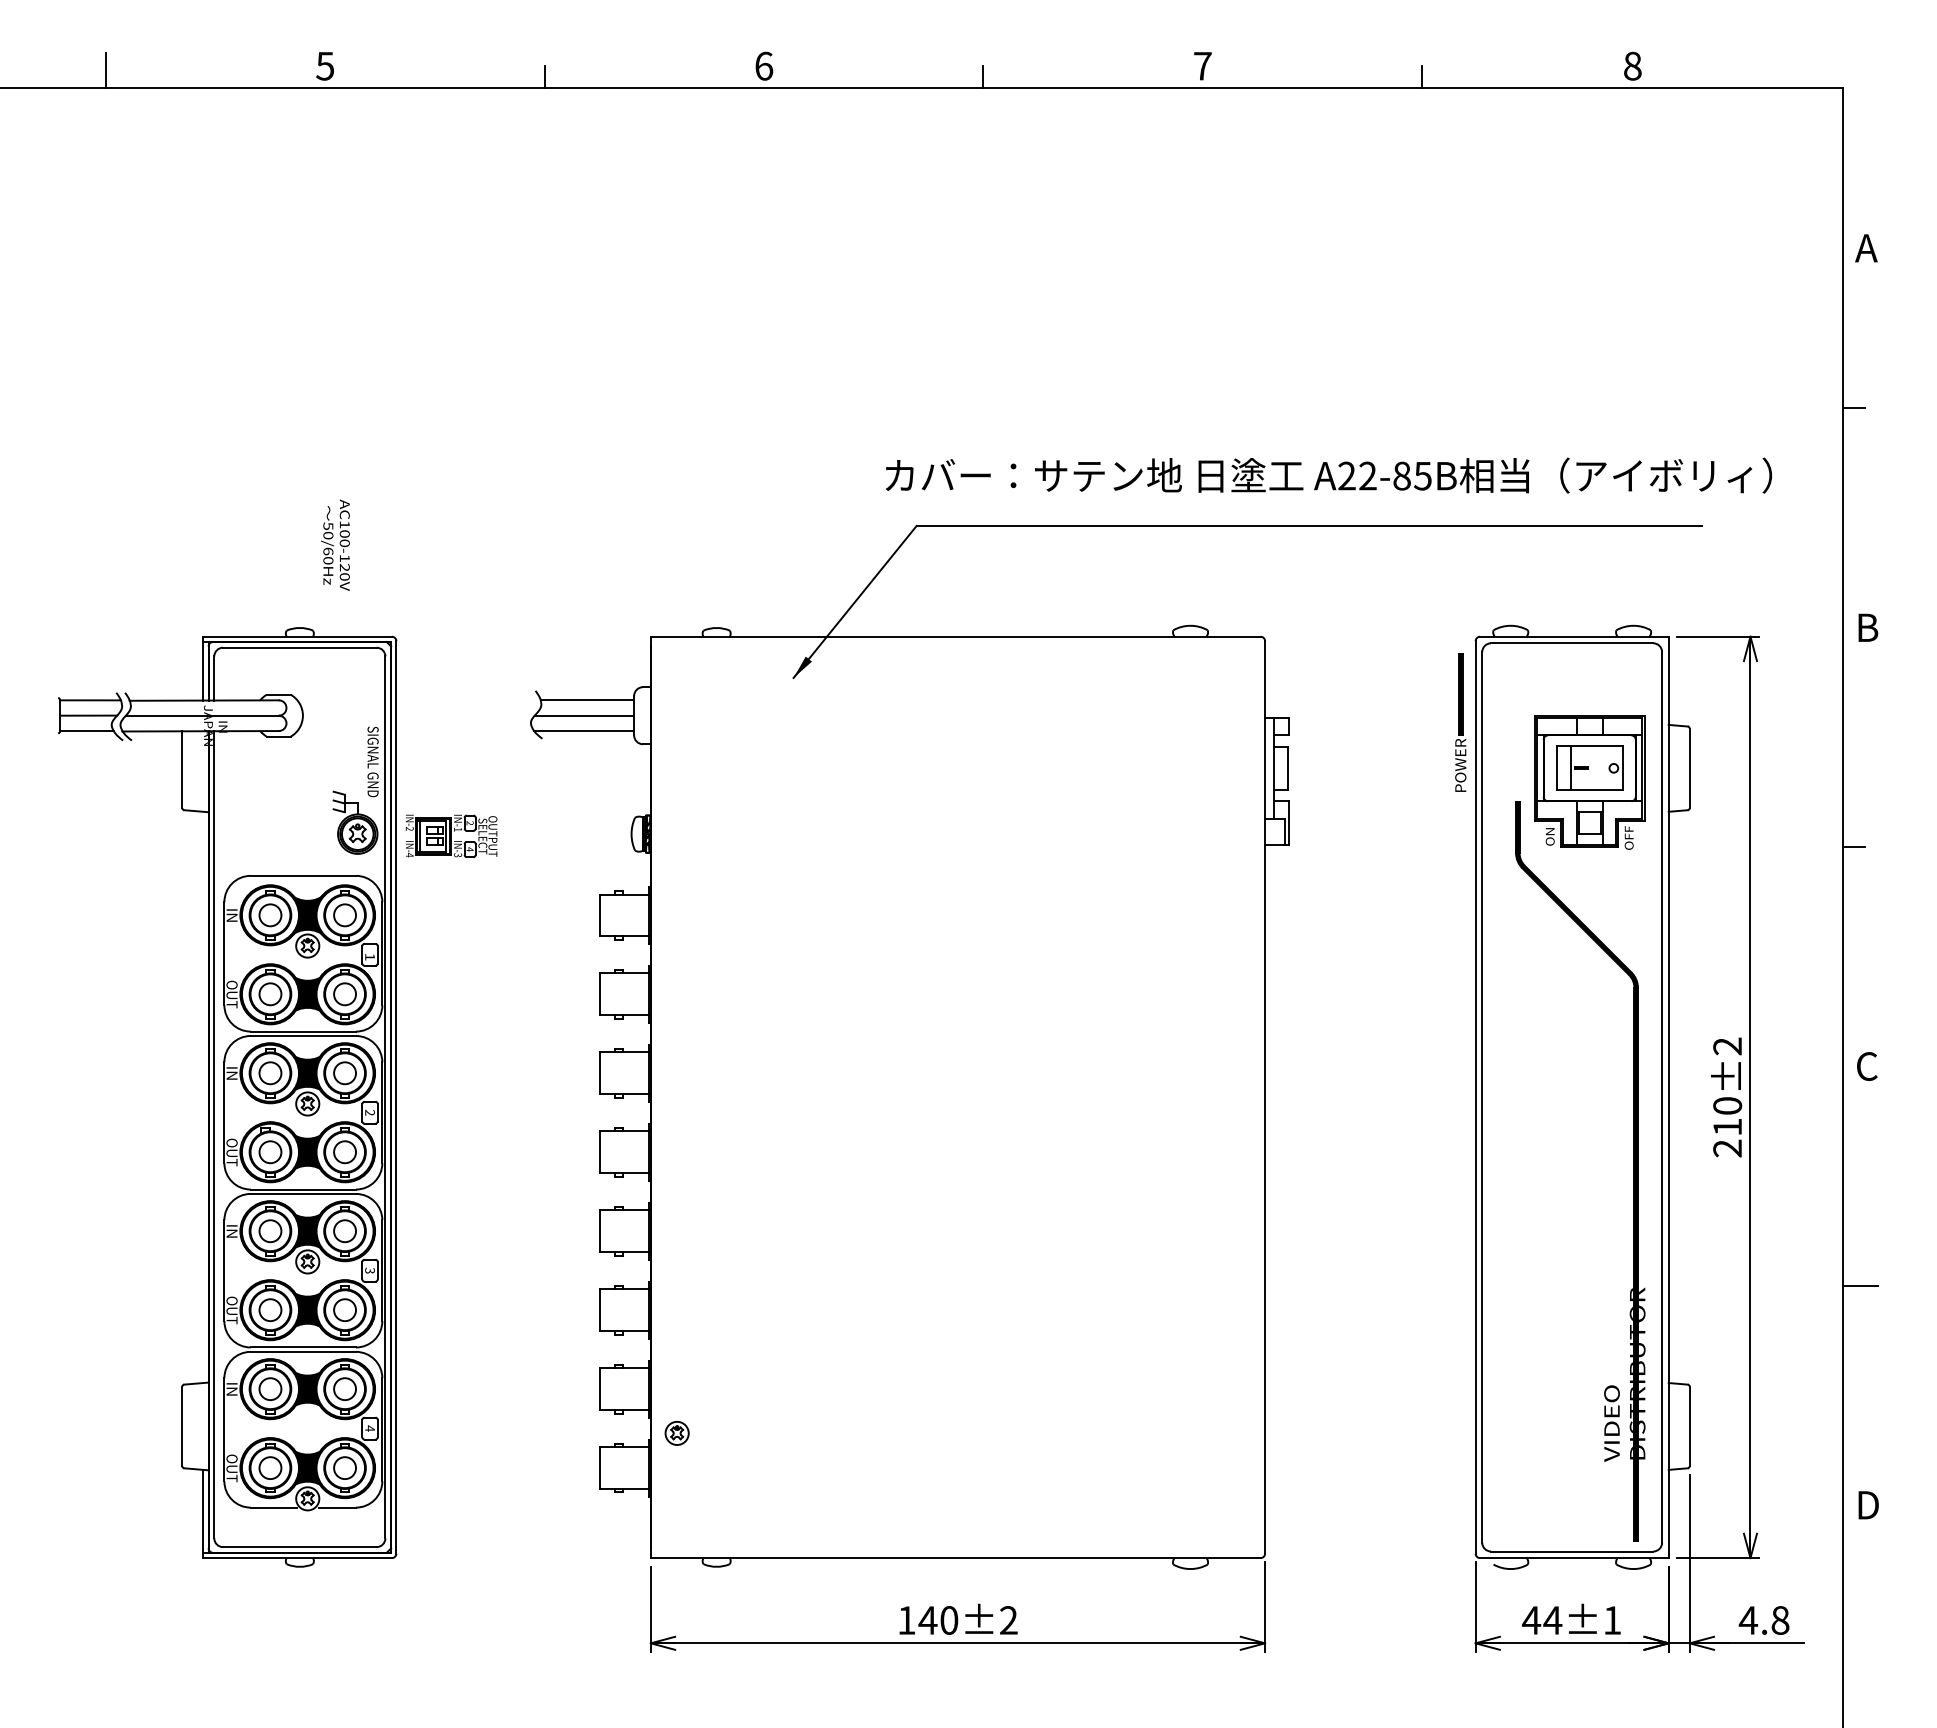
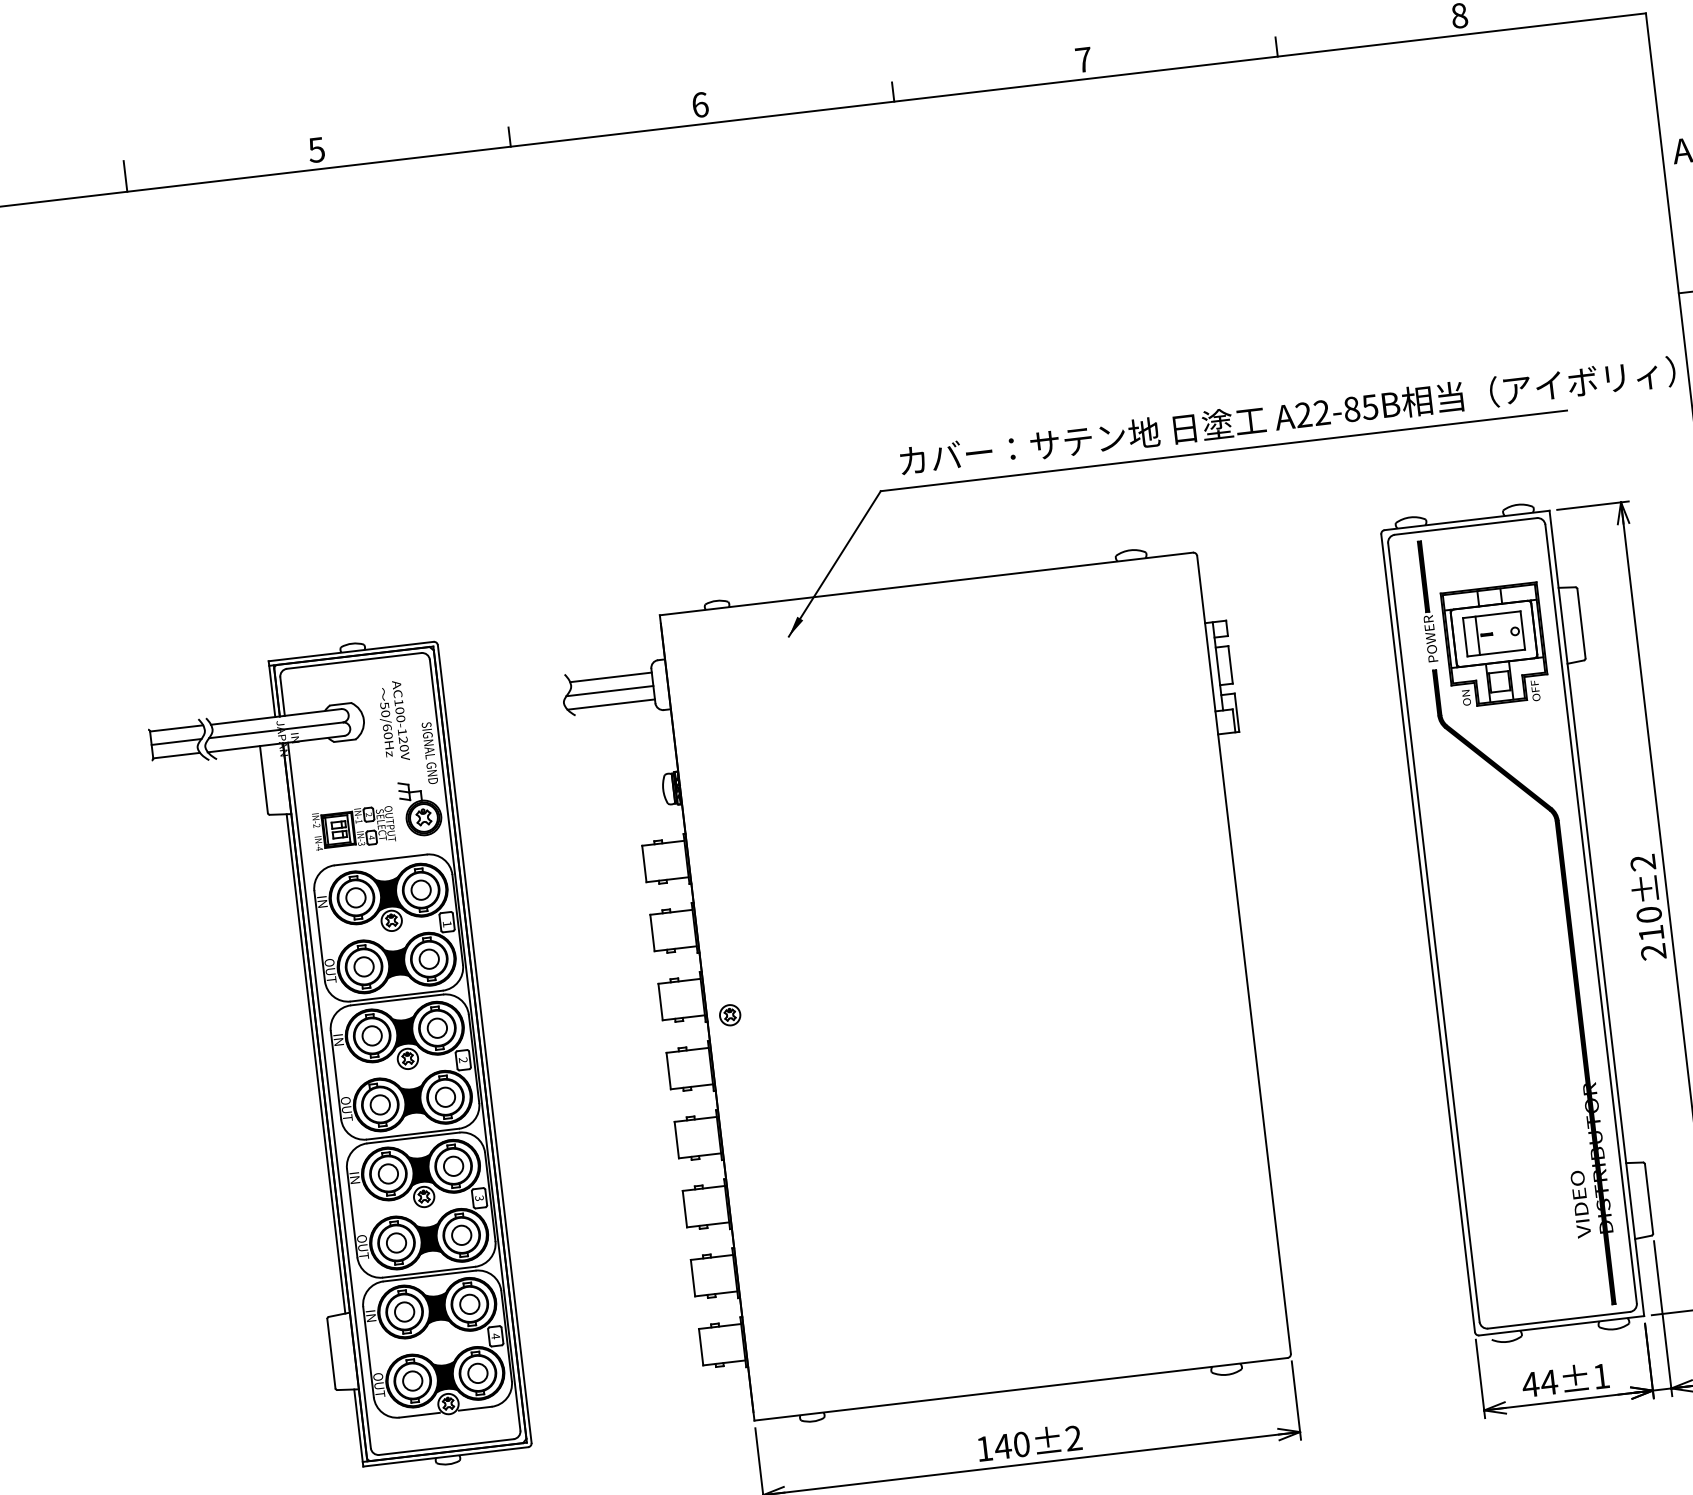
text: (1329, 475) -> (1288, 416), moved
text: (335, 544) -> (392, 720), moved
part: (1460, 722) -> (1426, 601), moved
part: (451, 835) -> (353, 827), moved
line: (203, 1097) -> (316, 1063), added
part: (676, 1433) -> (729, 1015), moved

